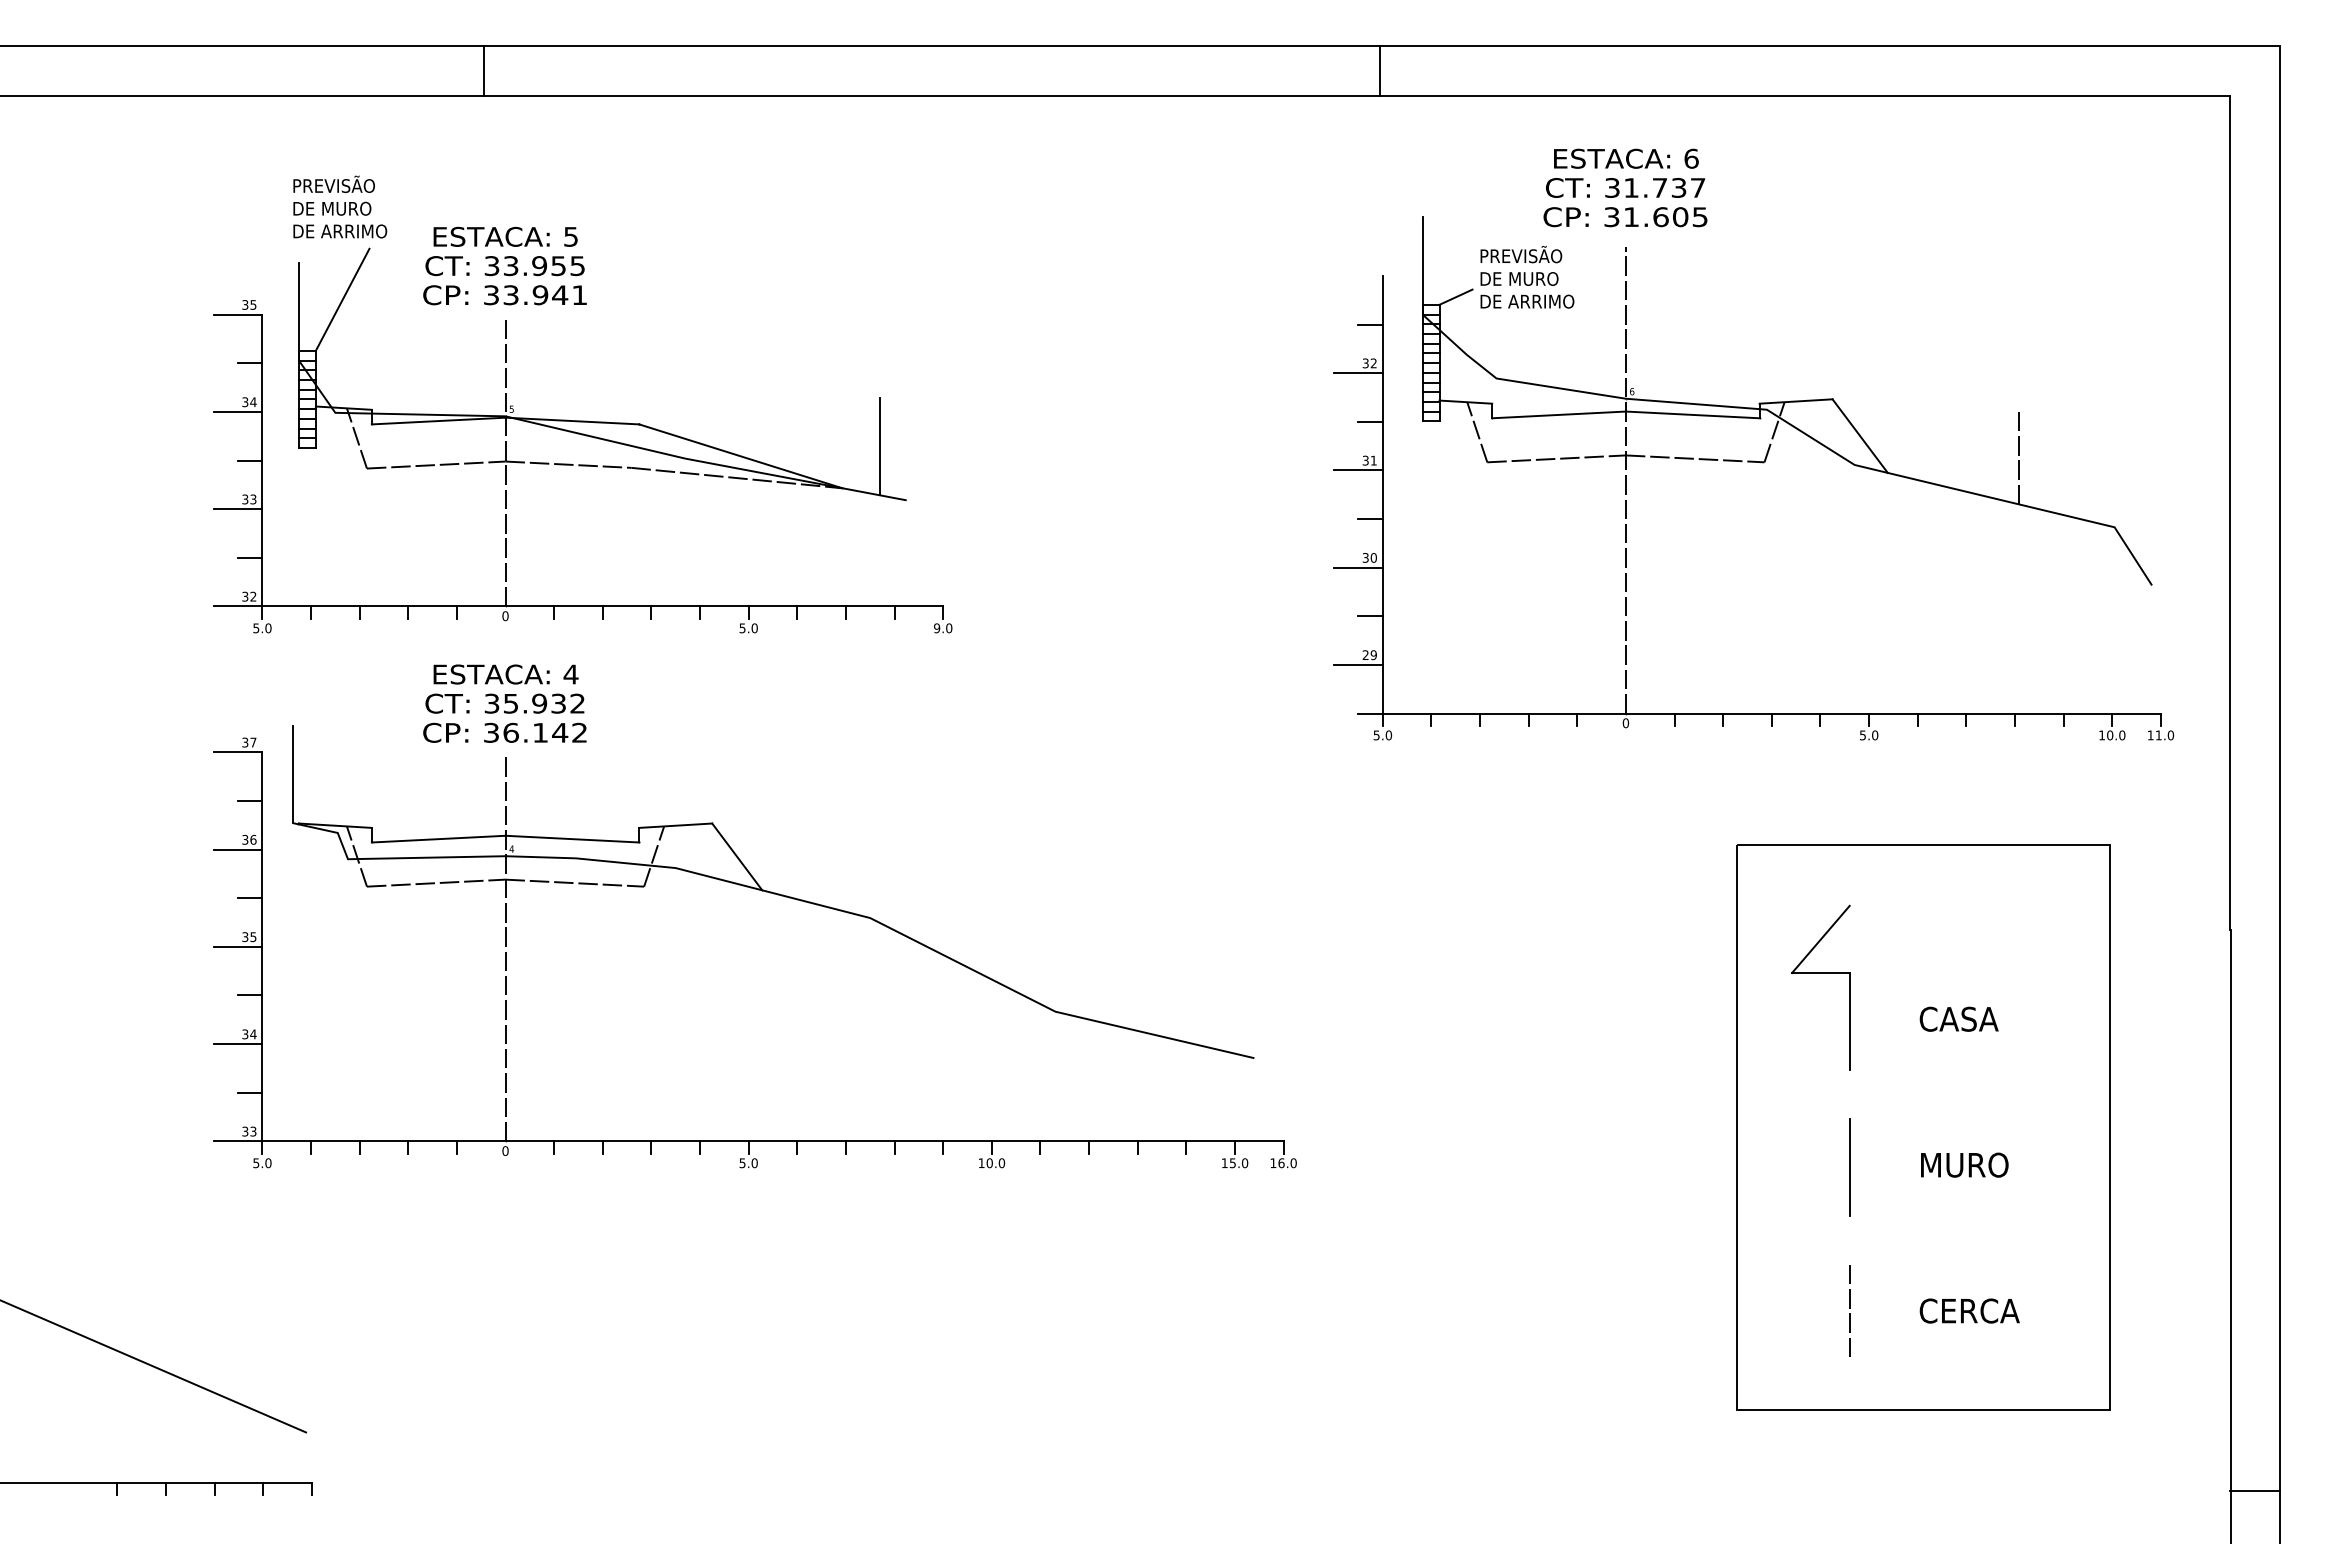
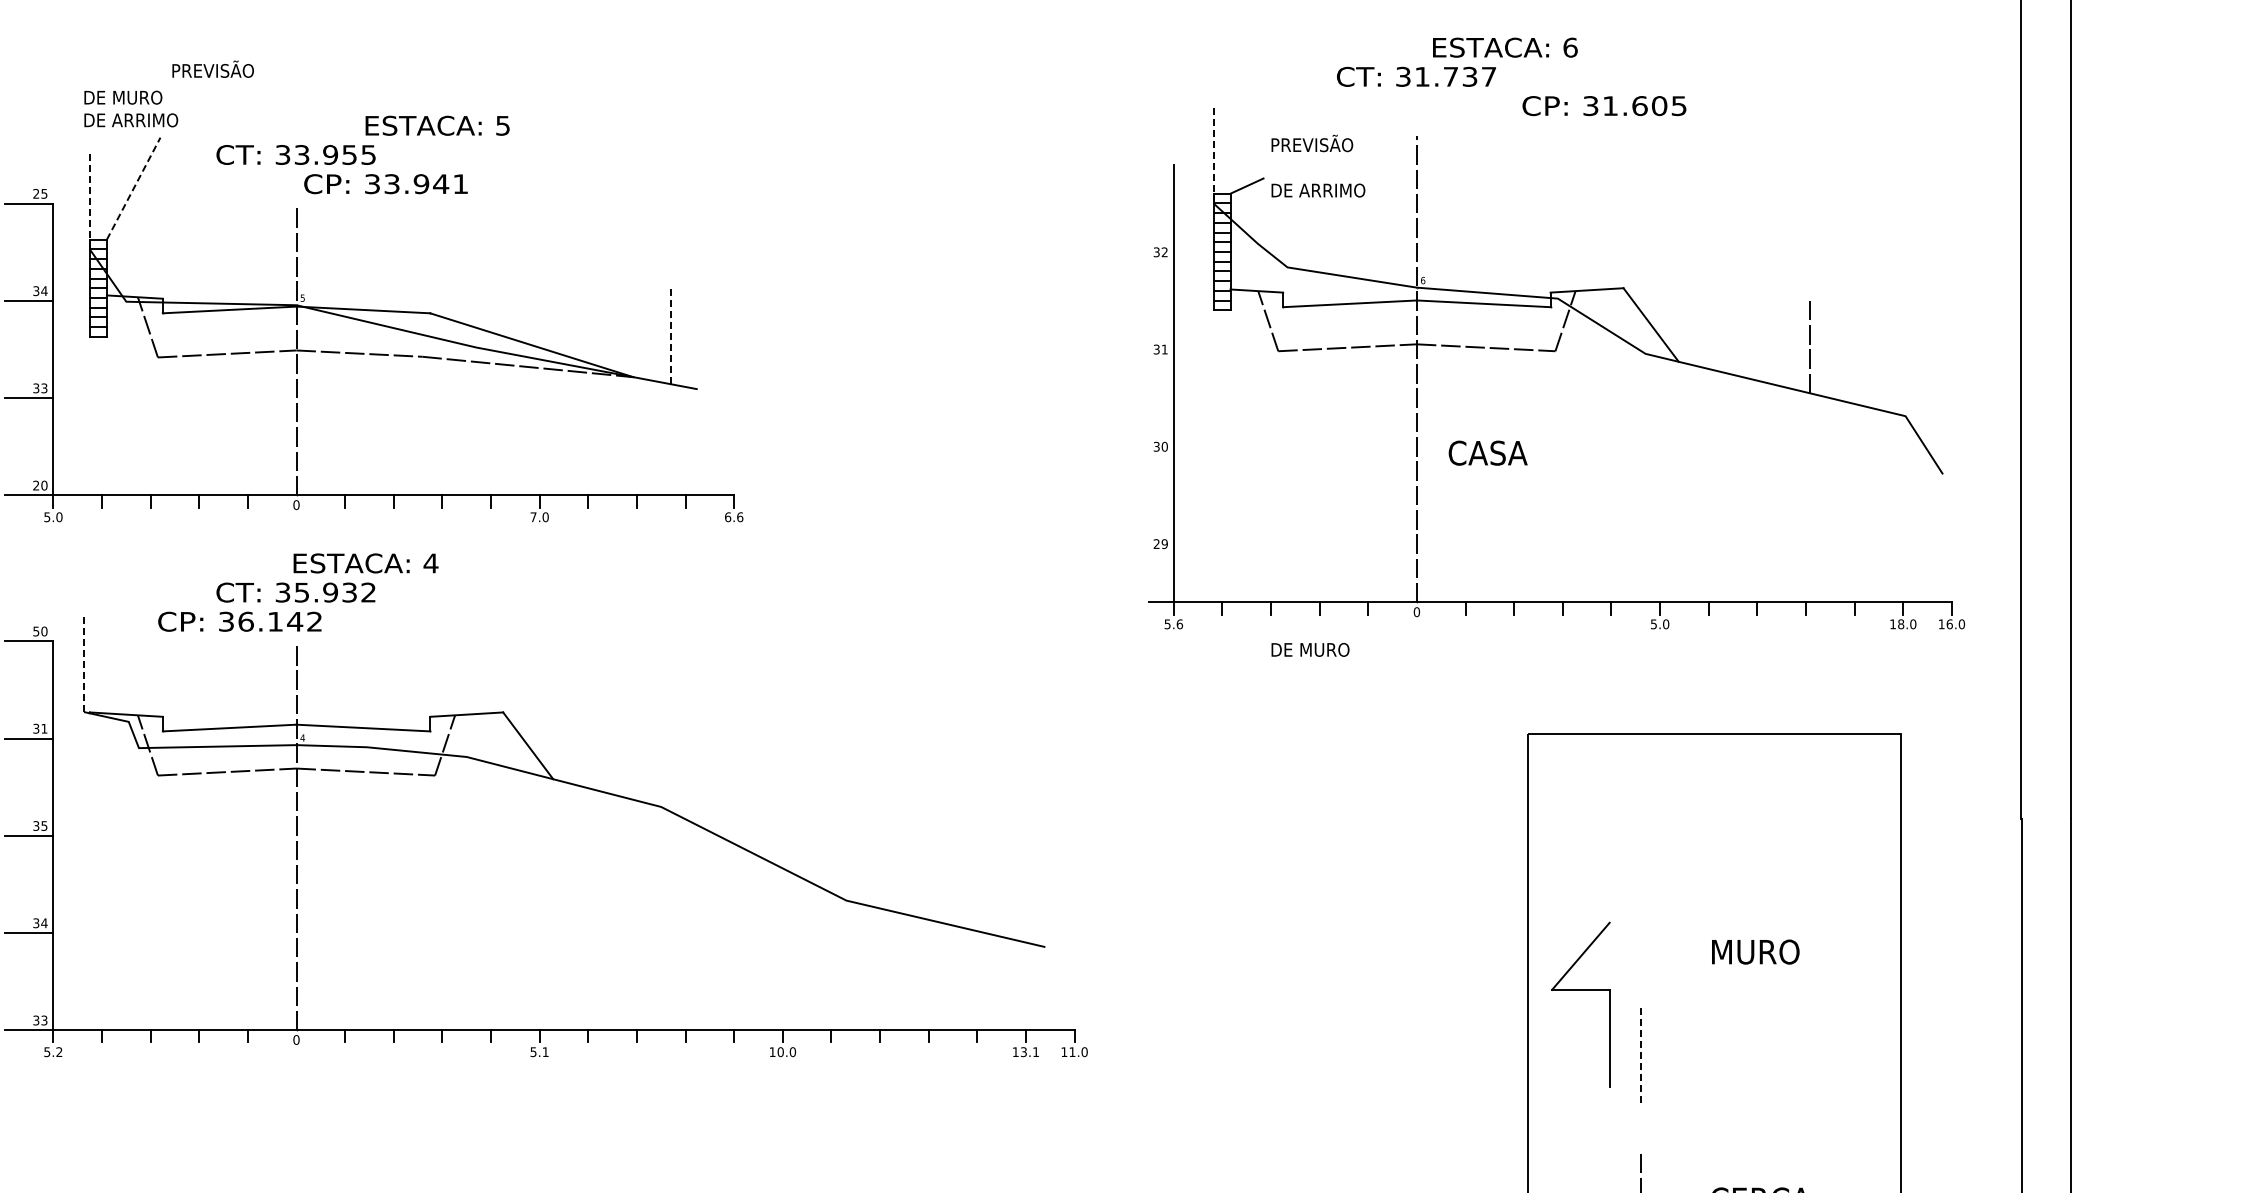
text: (1626, 158) -> (1505, 47), moved
text: (333, 183) -> (212, 68), moved
text: (1625, 217) -> (1604, 106), moved
text: (505, 236) -> (437, 125), moved
line: (1422, 265) -> (1213, 154), solid -> dashed
text: (1519, 278) -> (1310, 649), moved
text: (504, 295) -> (385, 184), moved
line: (342, 299) -> (133, 188), solid -> dashed
text: (245, 304) -> (36, 193), 35 -> 25
line: (298, 311) -> (89, 200), solid -> dashed
line: (1370, 324) -> (1161, 213), removed
line: (250, 363) -> (41, 252), removed
line: (1358, 373) -> (1149, 262), removed
line: (1370, 421) -> (1161, 310), removed
line: (880, 446) -> (671, 335), solid -> dashed
line: (250, 460) -> (41, 349), removed
line: (1358, 470) -> (1149, 359), removed
line: (1370, 519) -> (1161, 408), removed
line: (250, 557) -> (41, 446), removed
line: (1358, 567) -> (1149, 456), removed
text: (249, 596) -> (40, 485), 32 -> 20
line: (1370, 616) -> (1161, 505), removed
text: (742, 628) -> (533, 517), 5.0 -> 7.0
text: (943, 628) -> (734, 517), 9.0 -> 6.6
line: (1358, 664) -> (1149, 553), removed
text: (505, 674) -> (365, 563), moved
text: (504, 732) -> (239, 621), moved
text: (1389, 734) -> (1180, 623), 5.0 -> 5.6
text: (2110, 735) -> (1901, 624), 10.0 -> 18.0
text: (2158, 735) -> (1949, 624), 11.0 -> 16.0
text: (249, 742) -> (40, 631), 37 -> 50
line: (293, 774) -> (84, 663), solid -> dashed
line: (250, 800) -> (41, 689), removed
text: (253, 839) -> (44, 728), 36 -> 31
line: (250, 898) -> (41, 787), removed
part: (1820, 973) -> (1580, 990), moved
line: (250, 995) -> (41, 884), removed
text: (1958, 1018) -> (1487, 452), moved
line: (250, 1092) -> (41, 981), removed
text: (268, 1163) -> (59, 1052), 5.0 -> 5.2
text: (754, 1163) -> (545, 1052), 5.0 -> 5.1
text: (1239, 1163) -> (1030, 1052), 15.0 -> 13.1
text: (1281, 1163) -> (1072, 1052), 16.0 -> 11.0
text: (1964, 1164) -> (1755, 951), moved
line: (1849, 1167) -> (1640, 1056), solid -> dashed

